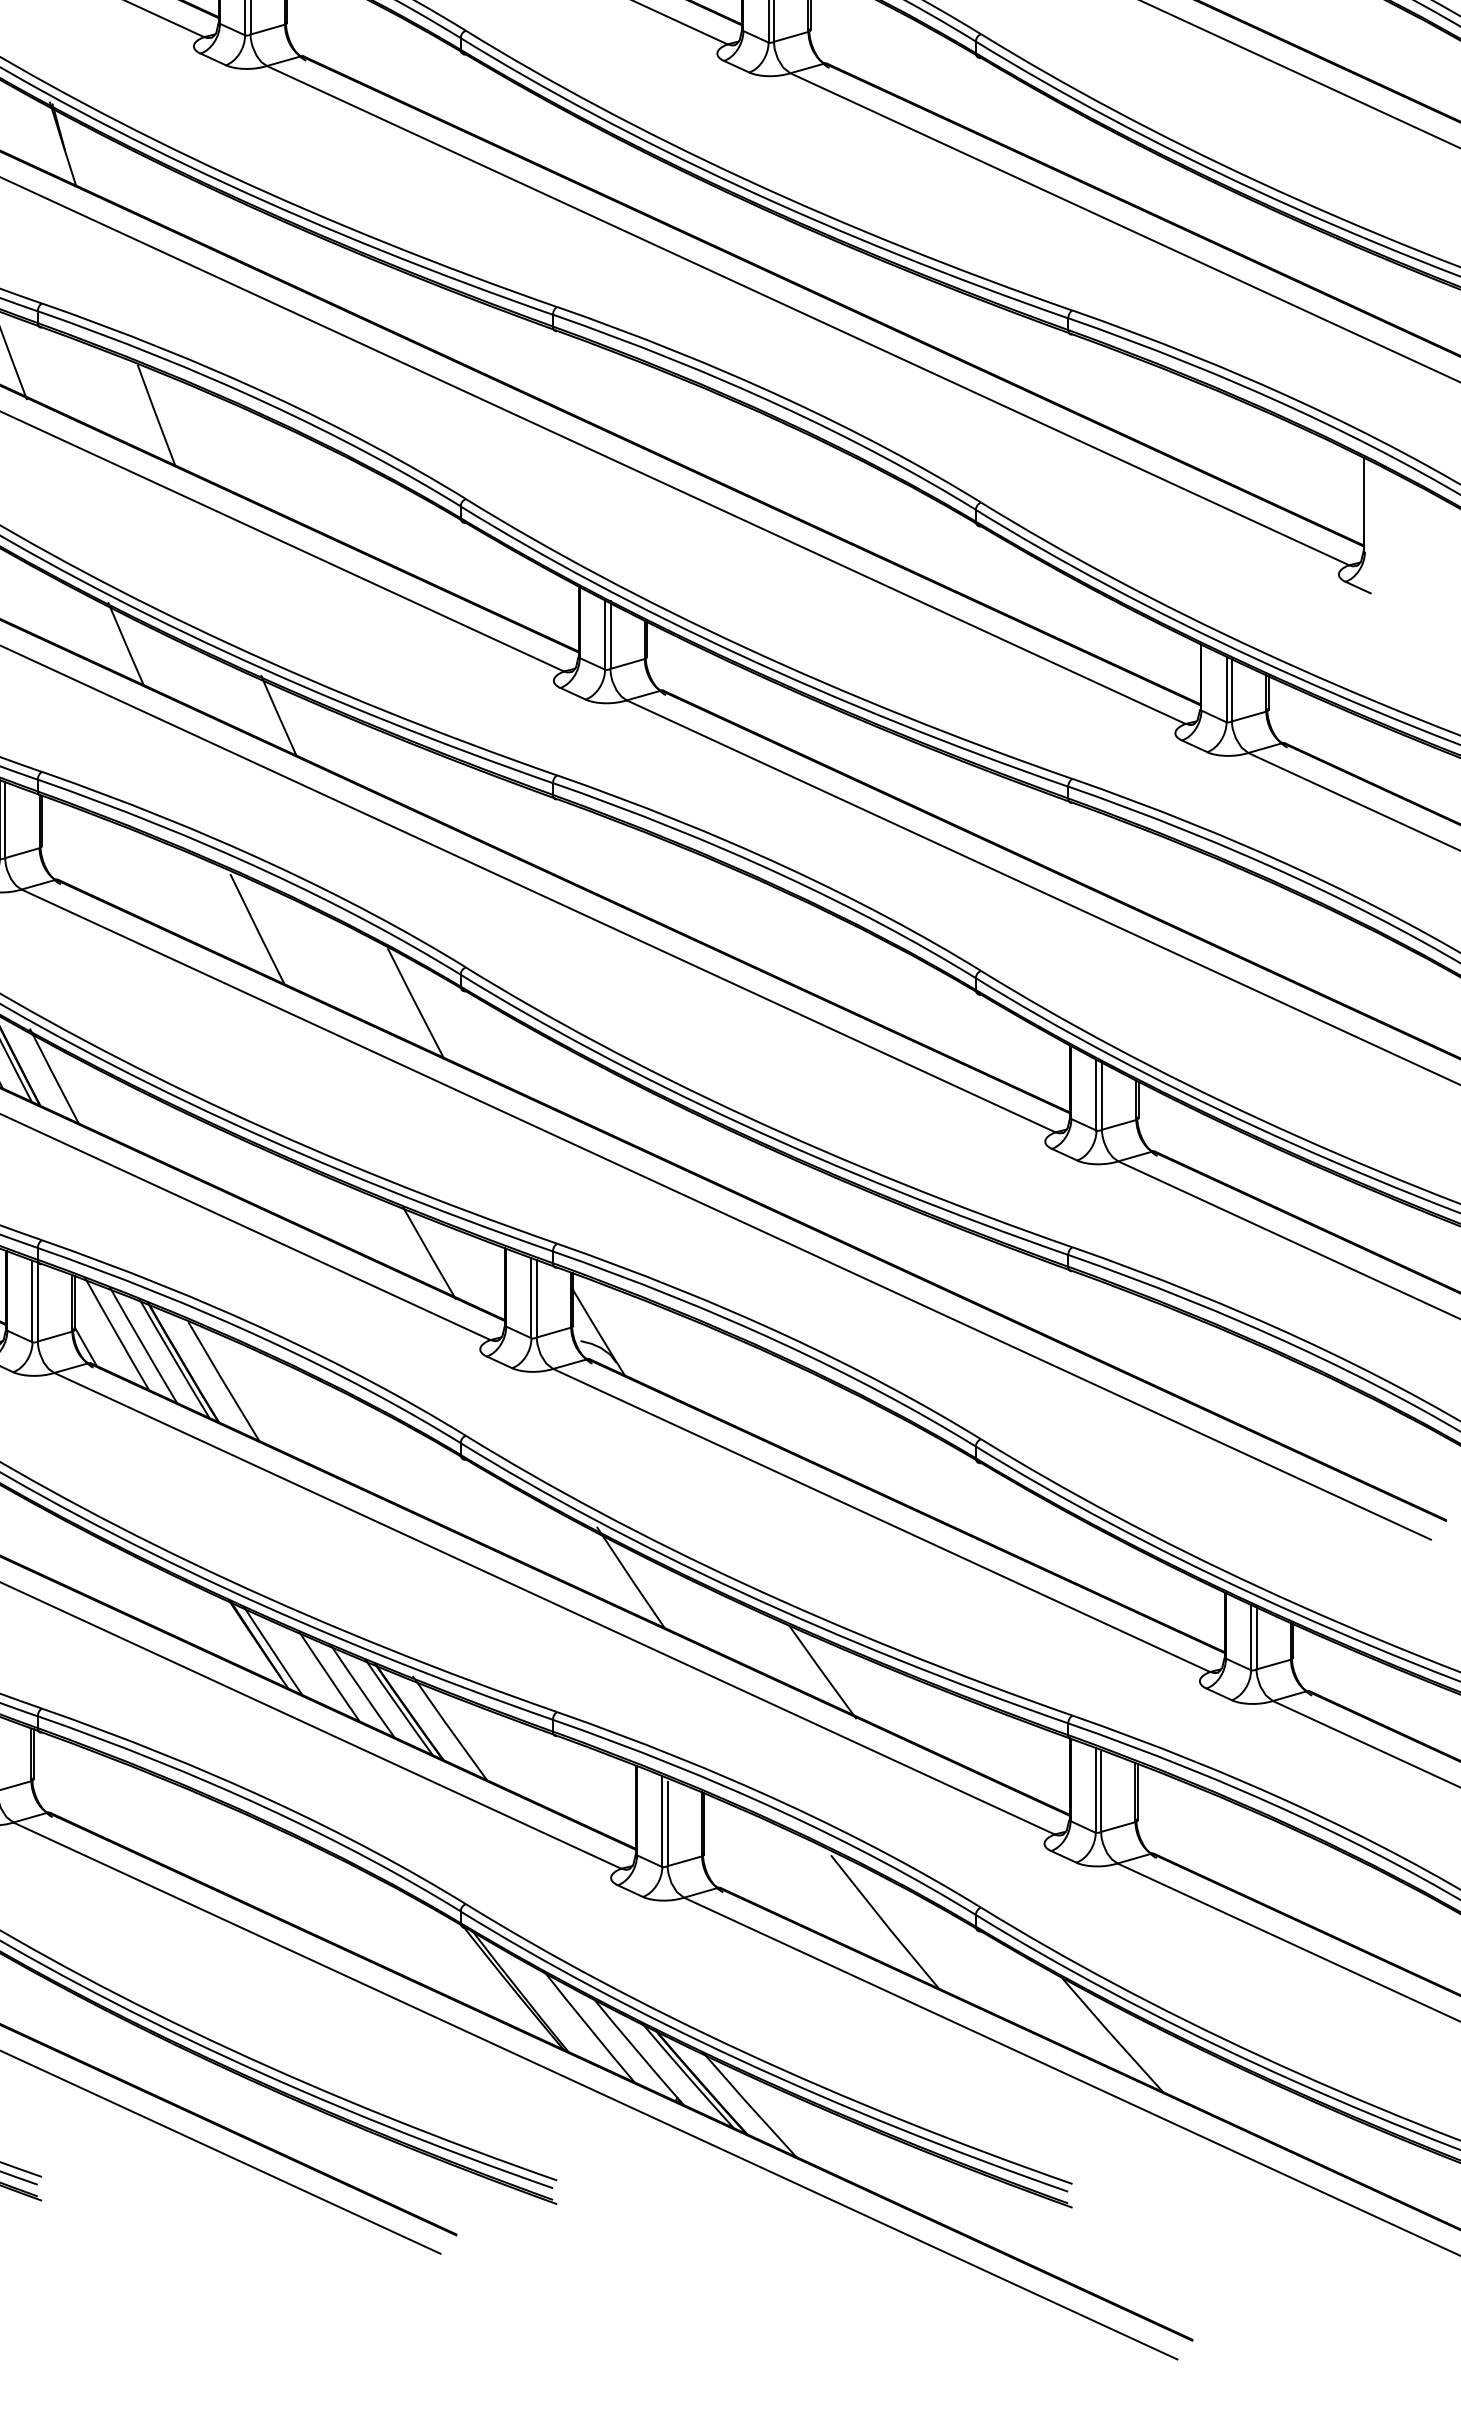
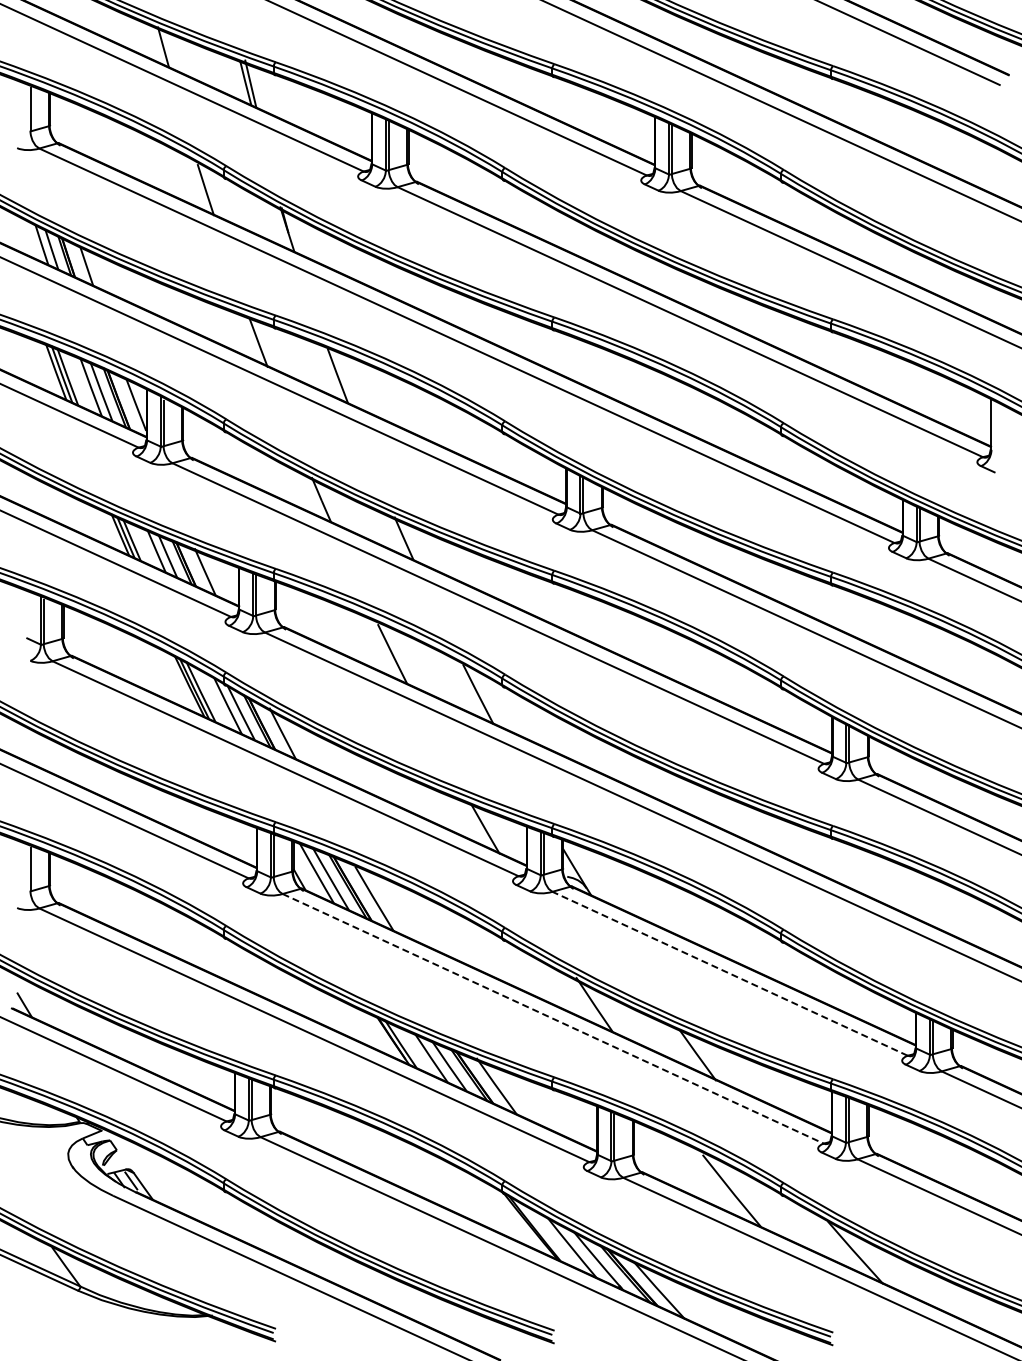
line: (882, 1519) -> (730, 973), solid -> dashed
line: (555, 1603) -> (553, 1018), solid -> dashed

